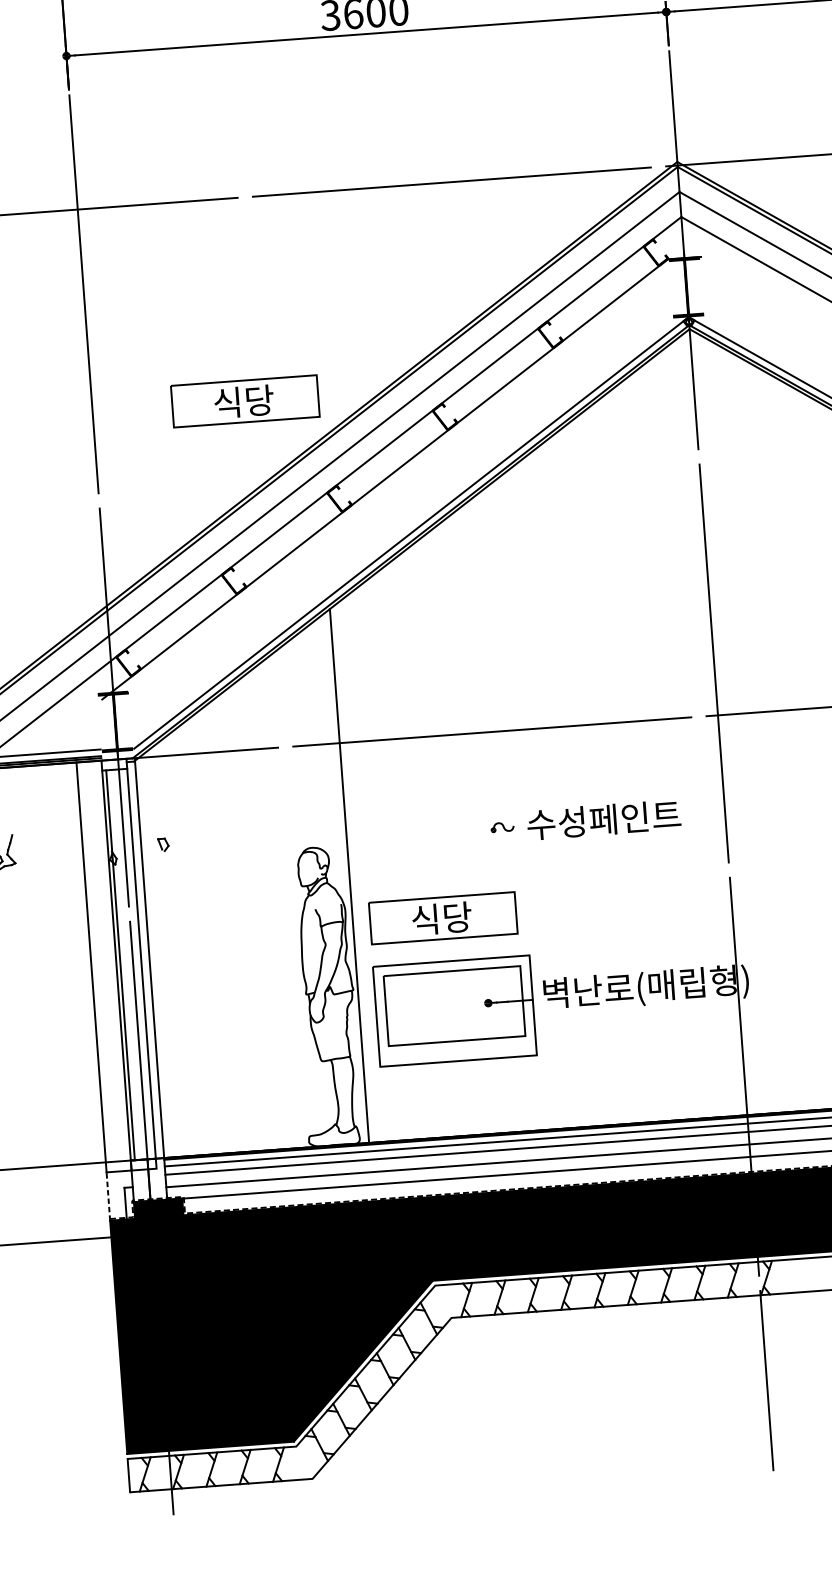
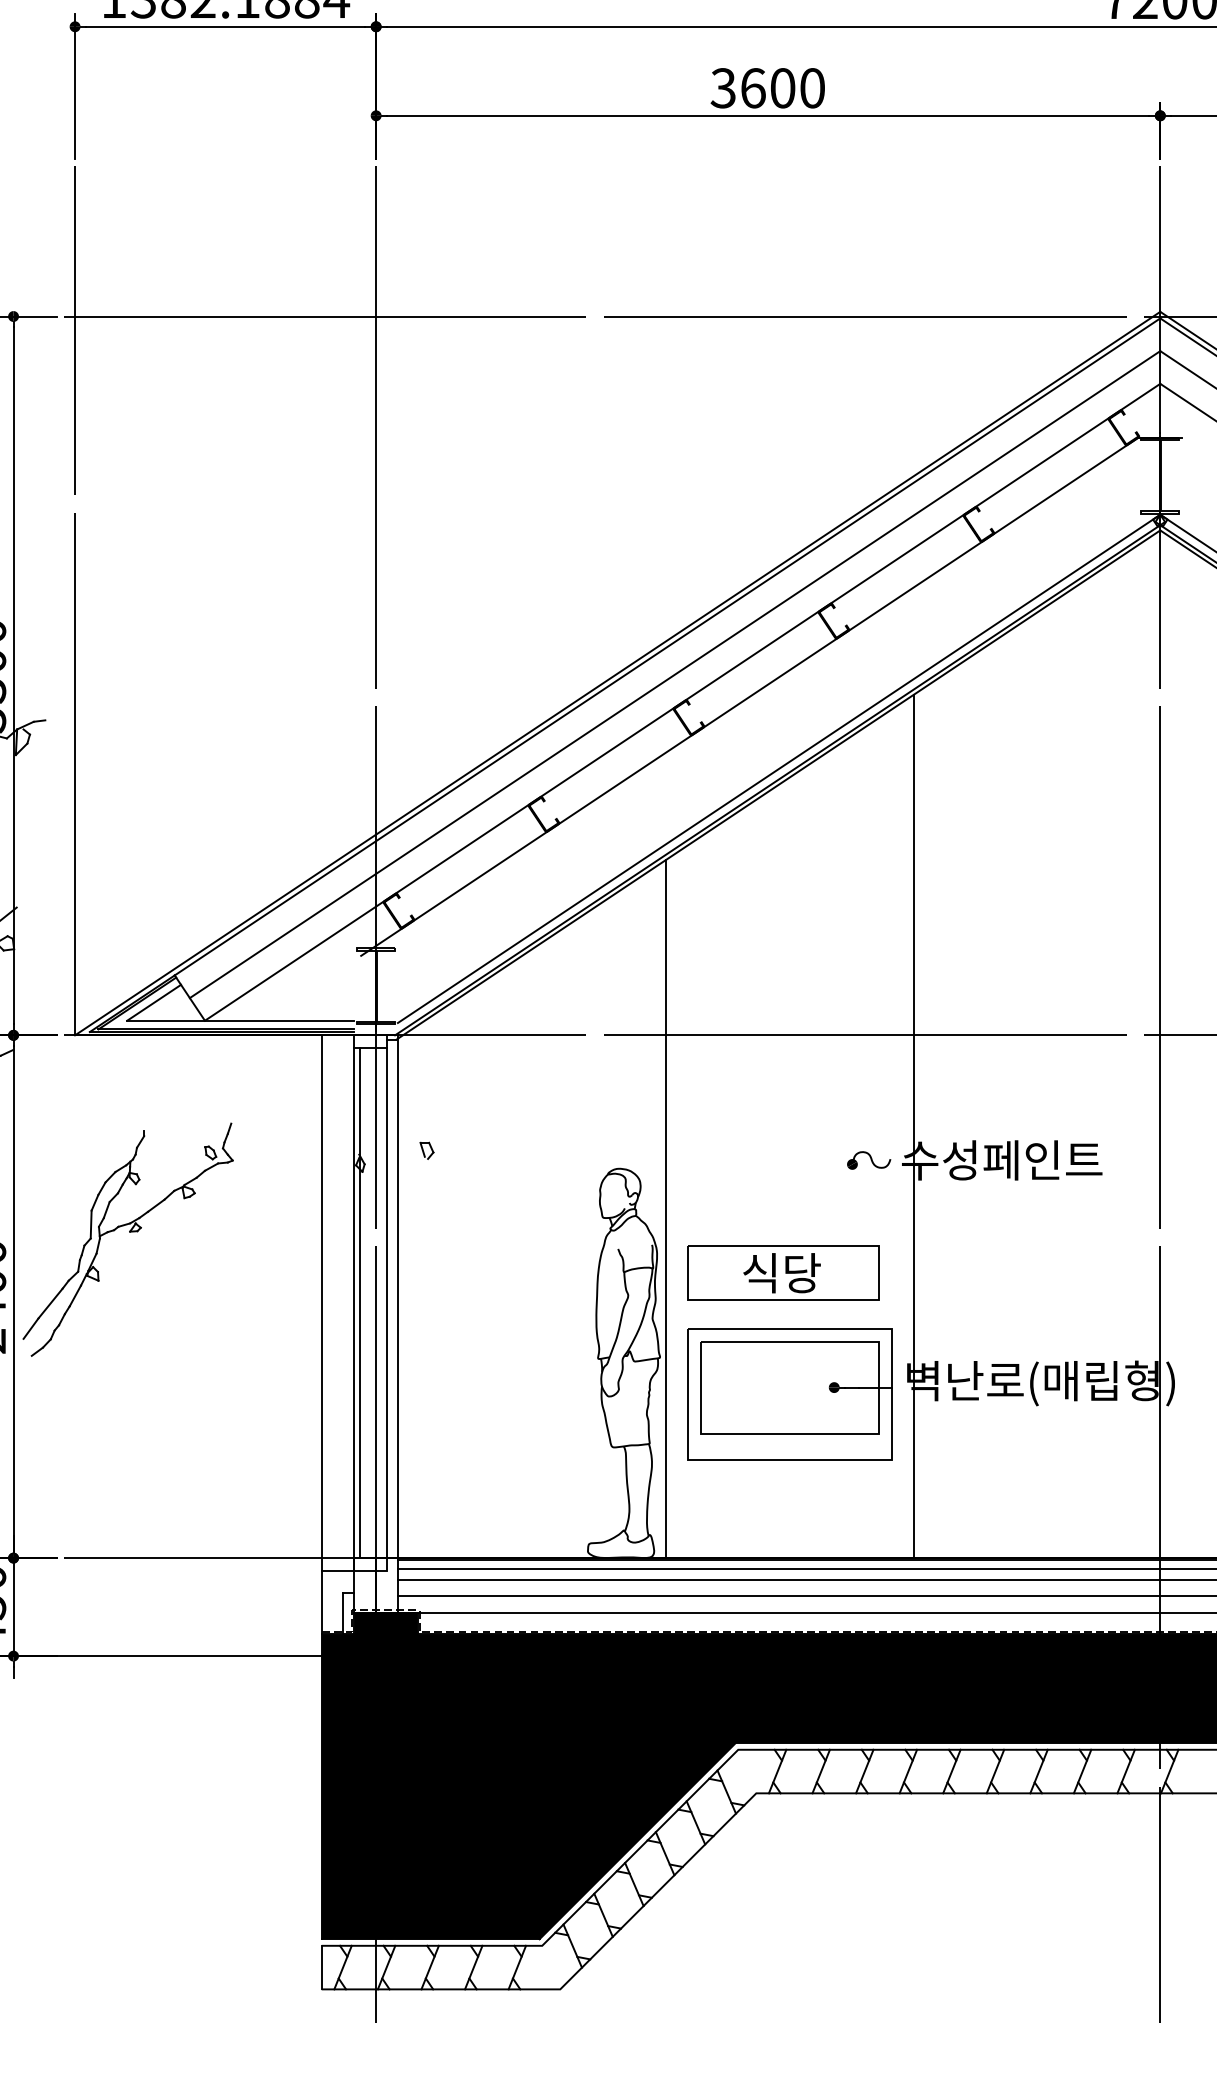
part: (245, 401) -> (575, 581), removed
line: (535, 798) -> (914, 1126), added
part: (502, 827) -> (869, 1160), size x1.43
line: (108, 1196) -> (321, 1602), dashed -> solid

